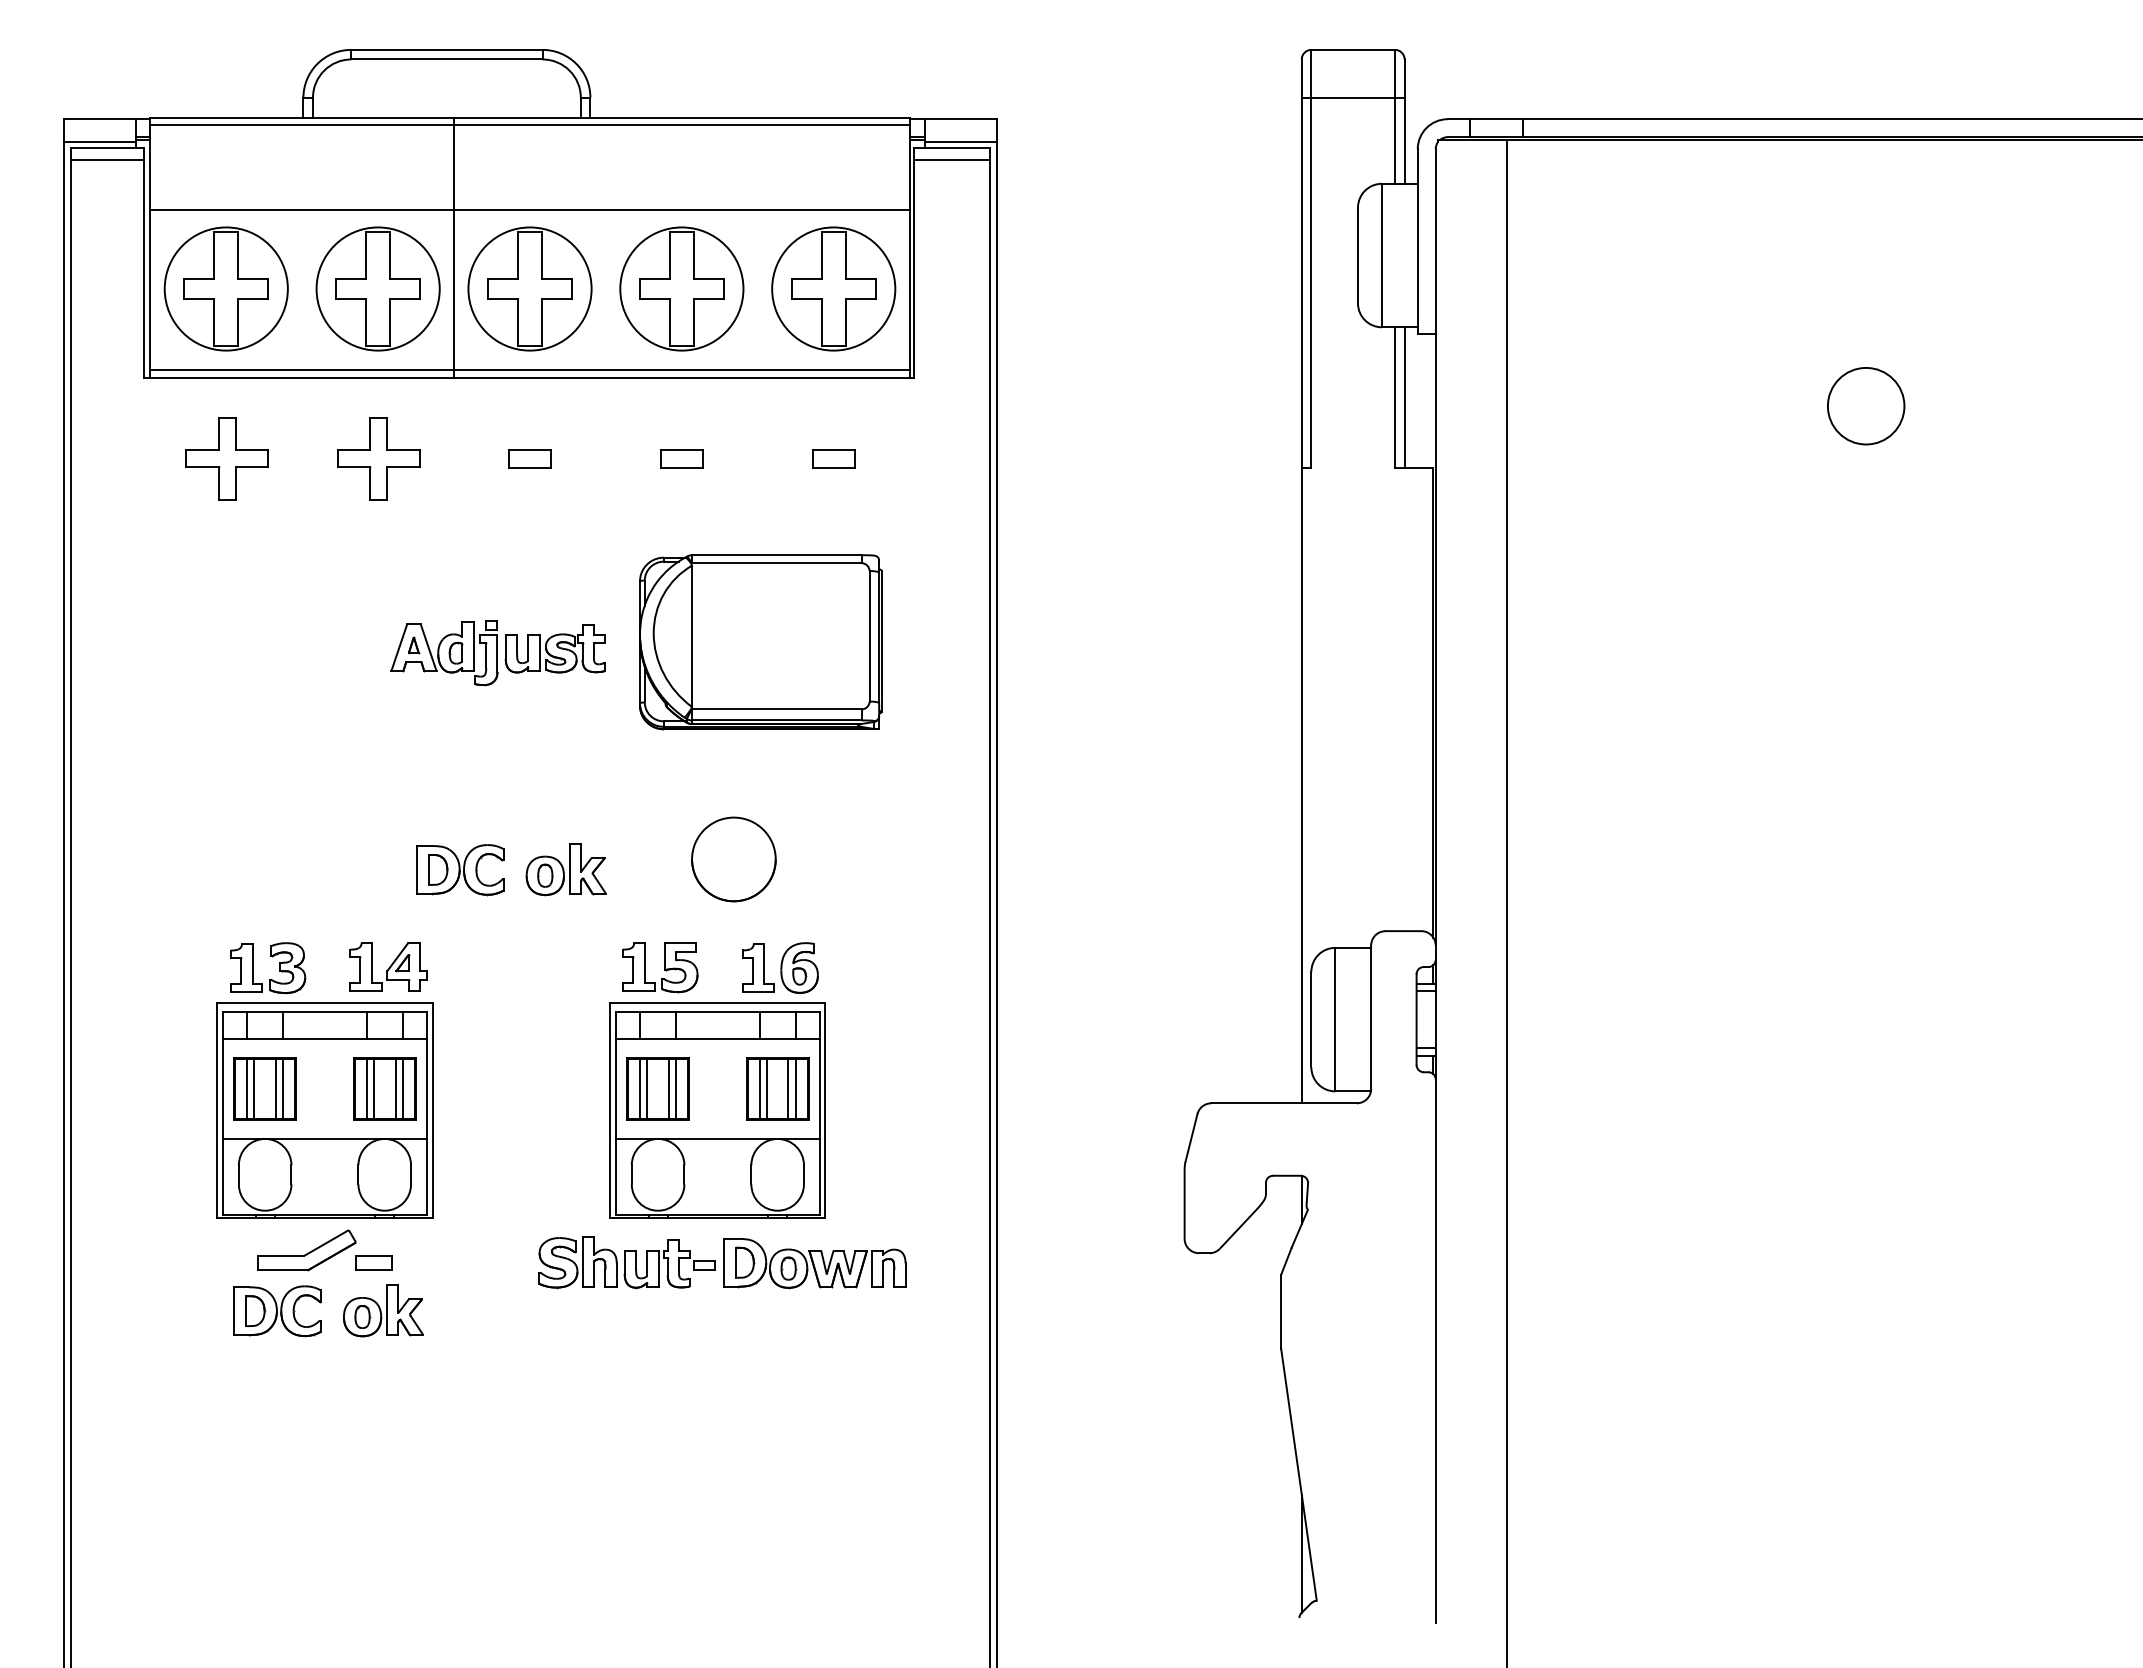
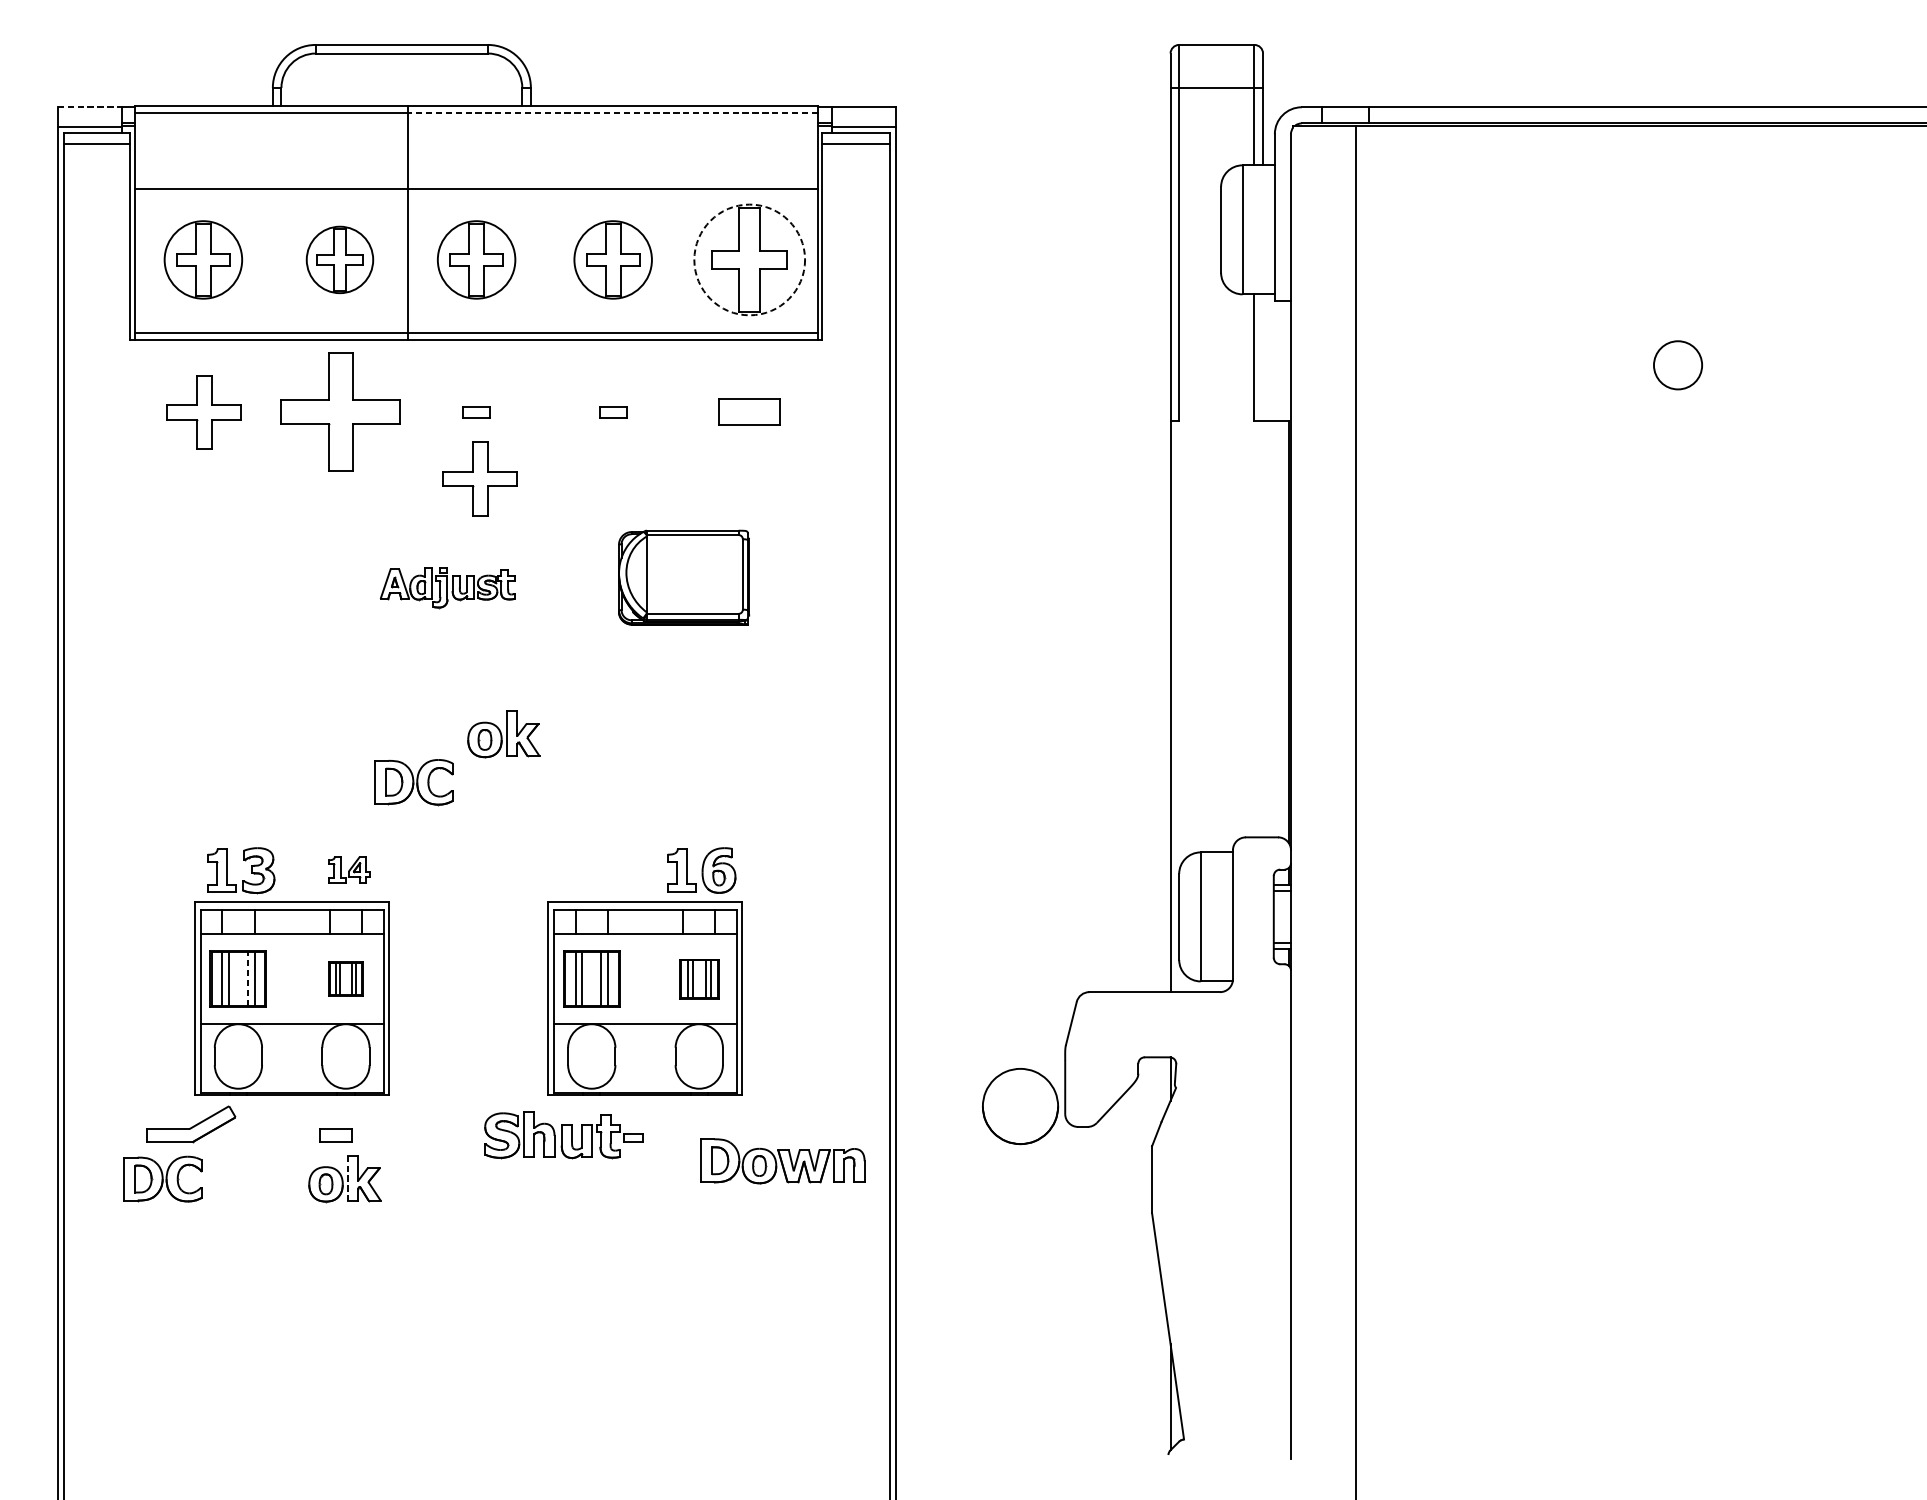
line: (100, 119) -> (90, 107), solid -> dashed
line: (681, 125) -> (612, 112), solid -> dashed
part: (225, 288) -> (202, 259), size x0.7
part: (377, 288) -> (339, 259), size x0.6
part: (529, 288) -> (476, 259), size x0.7
part: (681, 288) -> (612, 259), size x0.7
circle: (833, 288) -> (749, 259), solid -> dashed
line: (1404, 397) -> (1262, 357), removed
circle: (1865, 405) -> (1677, 364), size x0.7
part: (378, 458) -> (340, 412), size x1.6
part: (529, 458) -> (476, 412), size x0.7
part: (681, 458) -> (612, 412), size x0.7
part: (833, 458) -> (749, 412), size x1.6
part: (533, 532) -> (479, 478), added
part: (760, 642) -> (683, 577), size x0.6
part: (497, 653) -> (447, 587), size x0.7
part: (733, 859) -> (1020, 1106), moved
part: (565, 869) -> (503, 734), moved
part: (388, 966) -> (349, 869), size x0.6
part: (660, 967) -> (593, 870), removed
line: (275, 1088) -> (247, 978), solid -> dashed
part: (384, 1088) -> (345, 978), size x0.6
part: (777, 1088) -> (699, 978), size x0.7
part: (306, 1250) -> (191, 1124), moved
part: (814, 1263) -> (782, 1161), moved
line: (387, 1310) -> (348, 1178), solid -> dashed
part: (277, 1311) -> (163, 1179), moved

